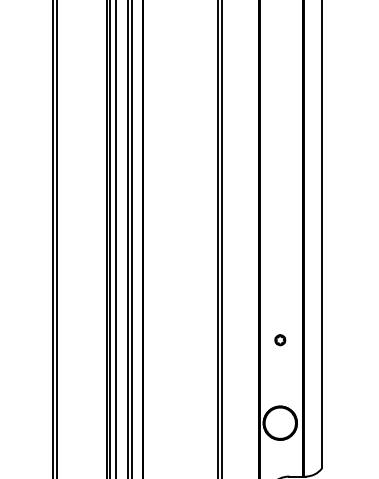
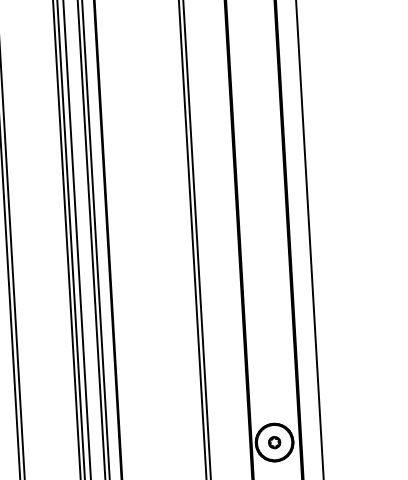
part: (280, 340) -> (274, 442), moved

